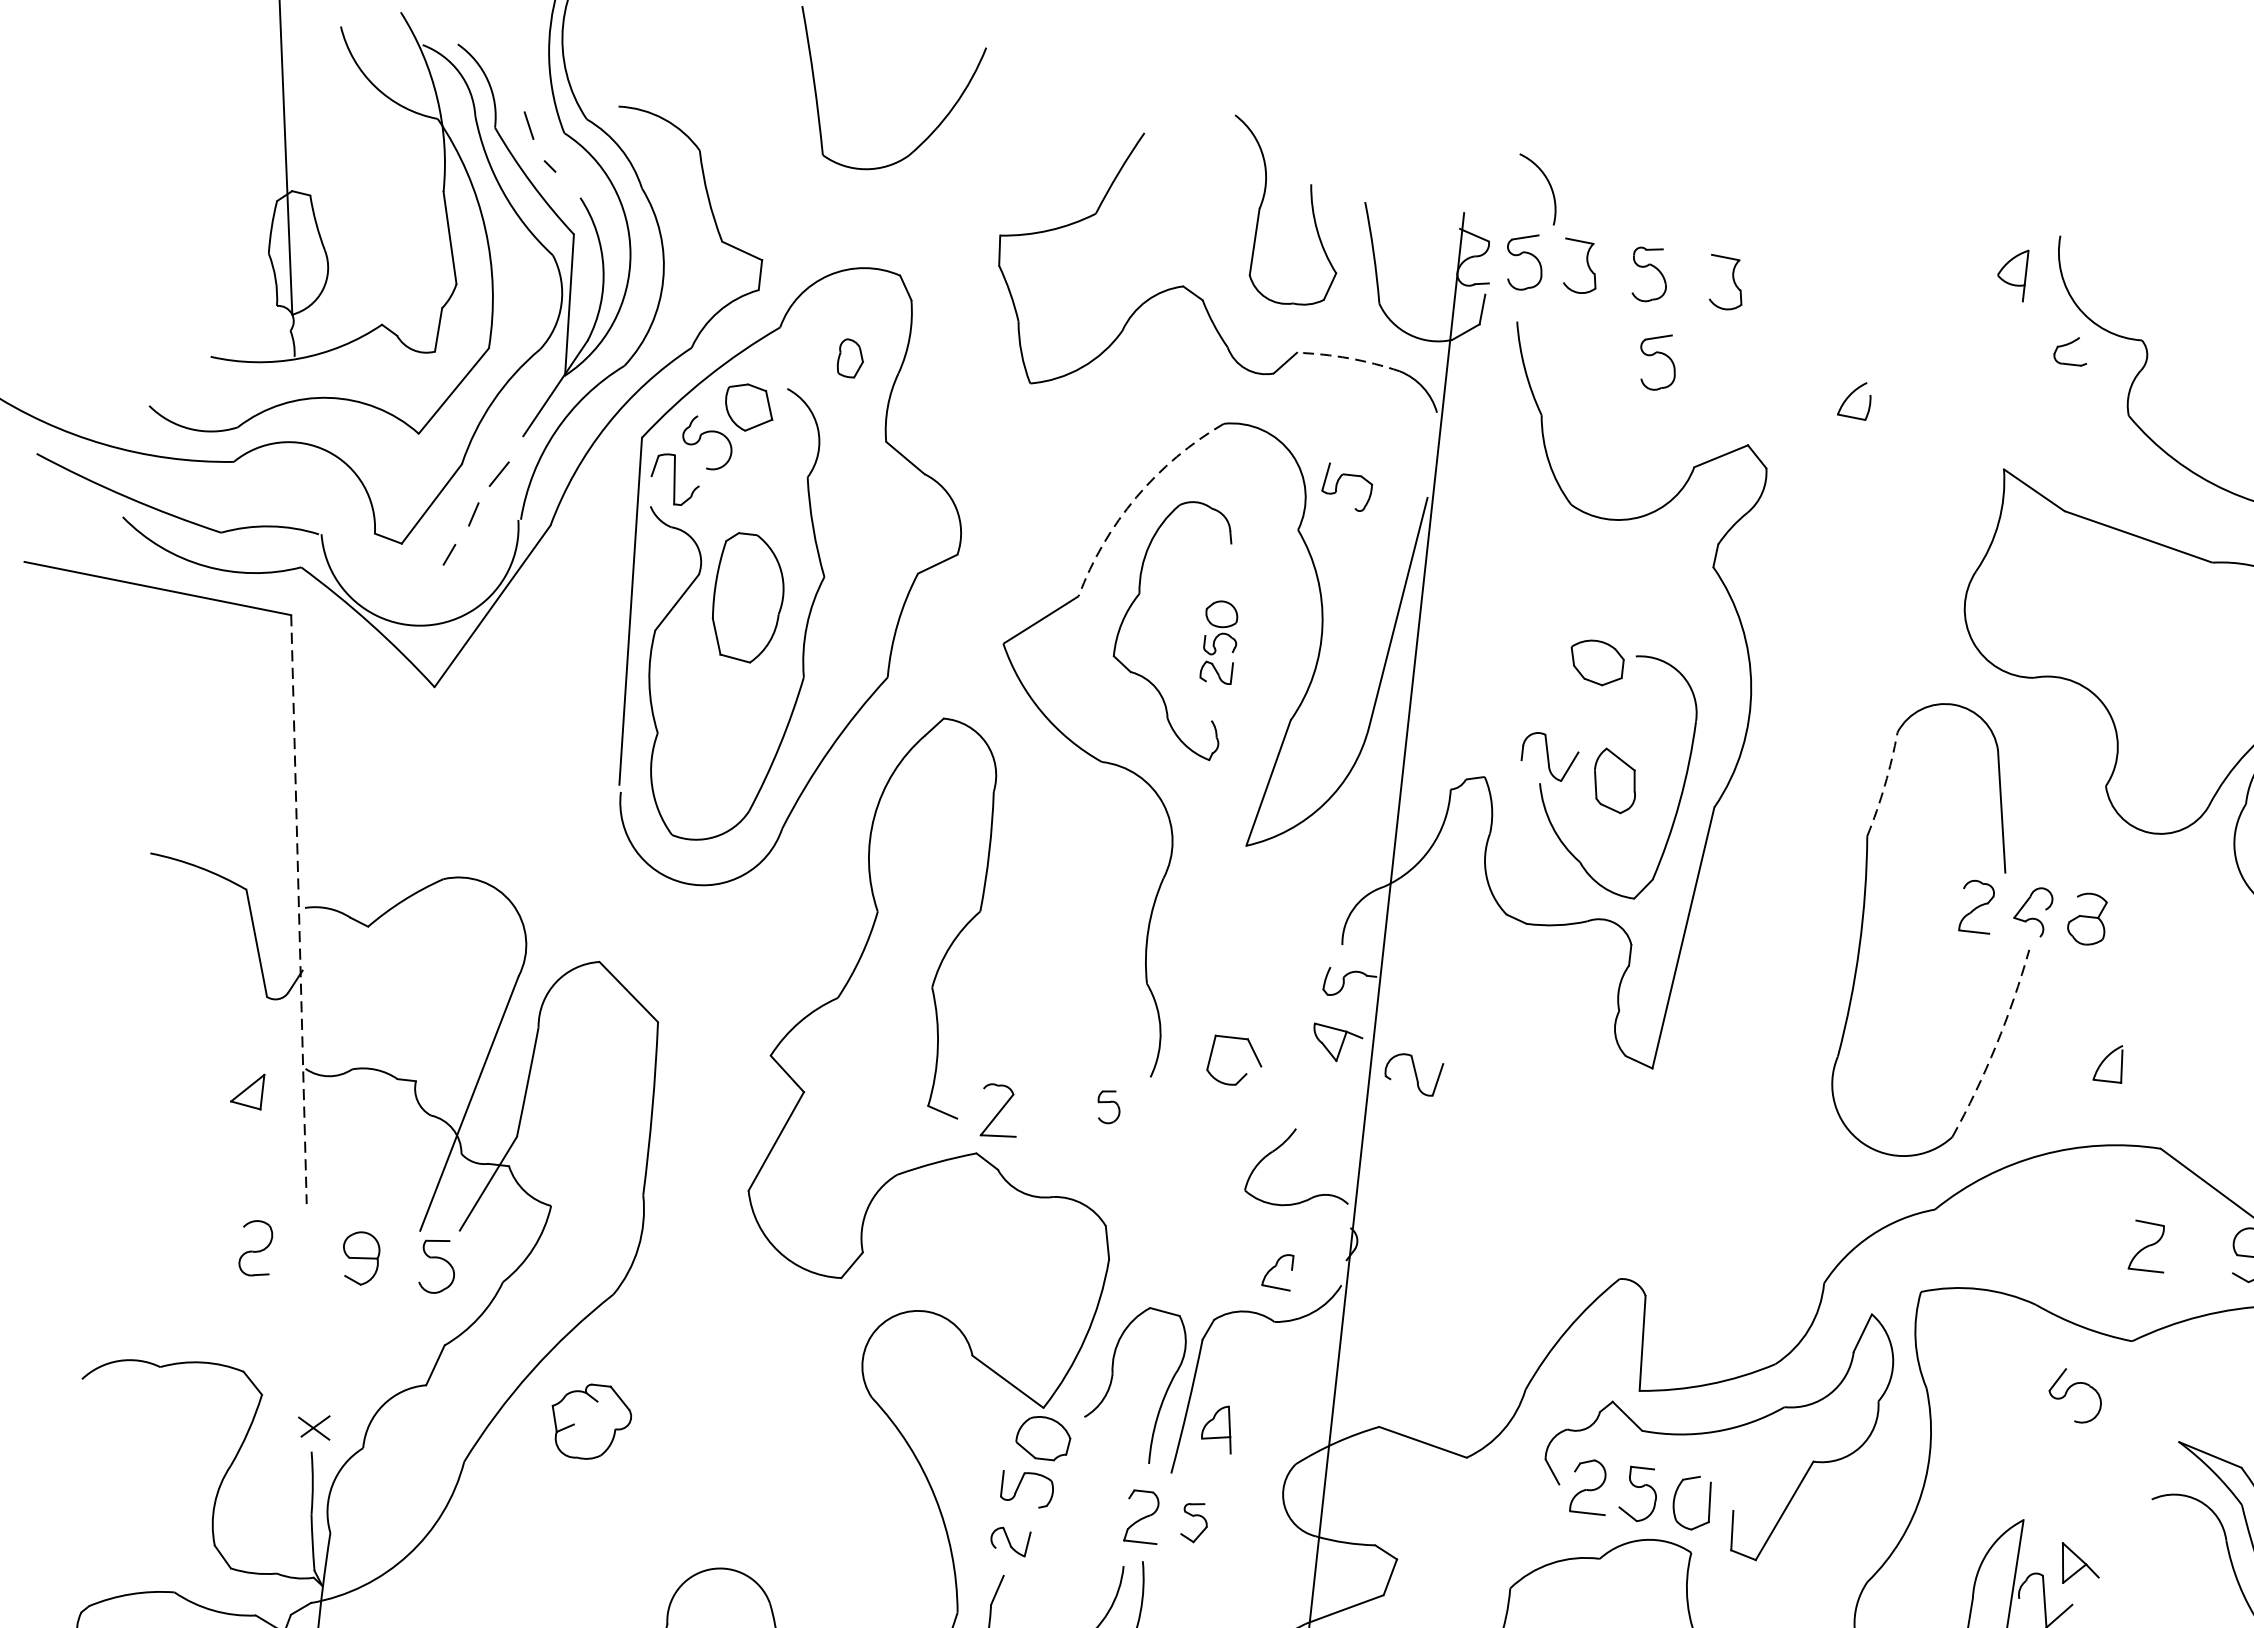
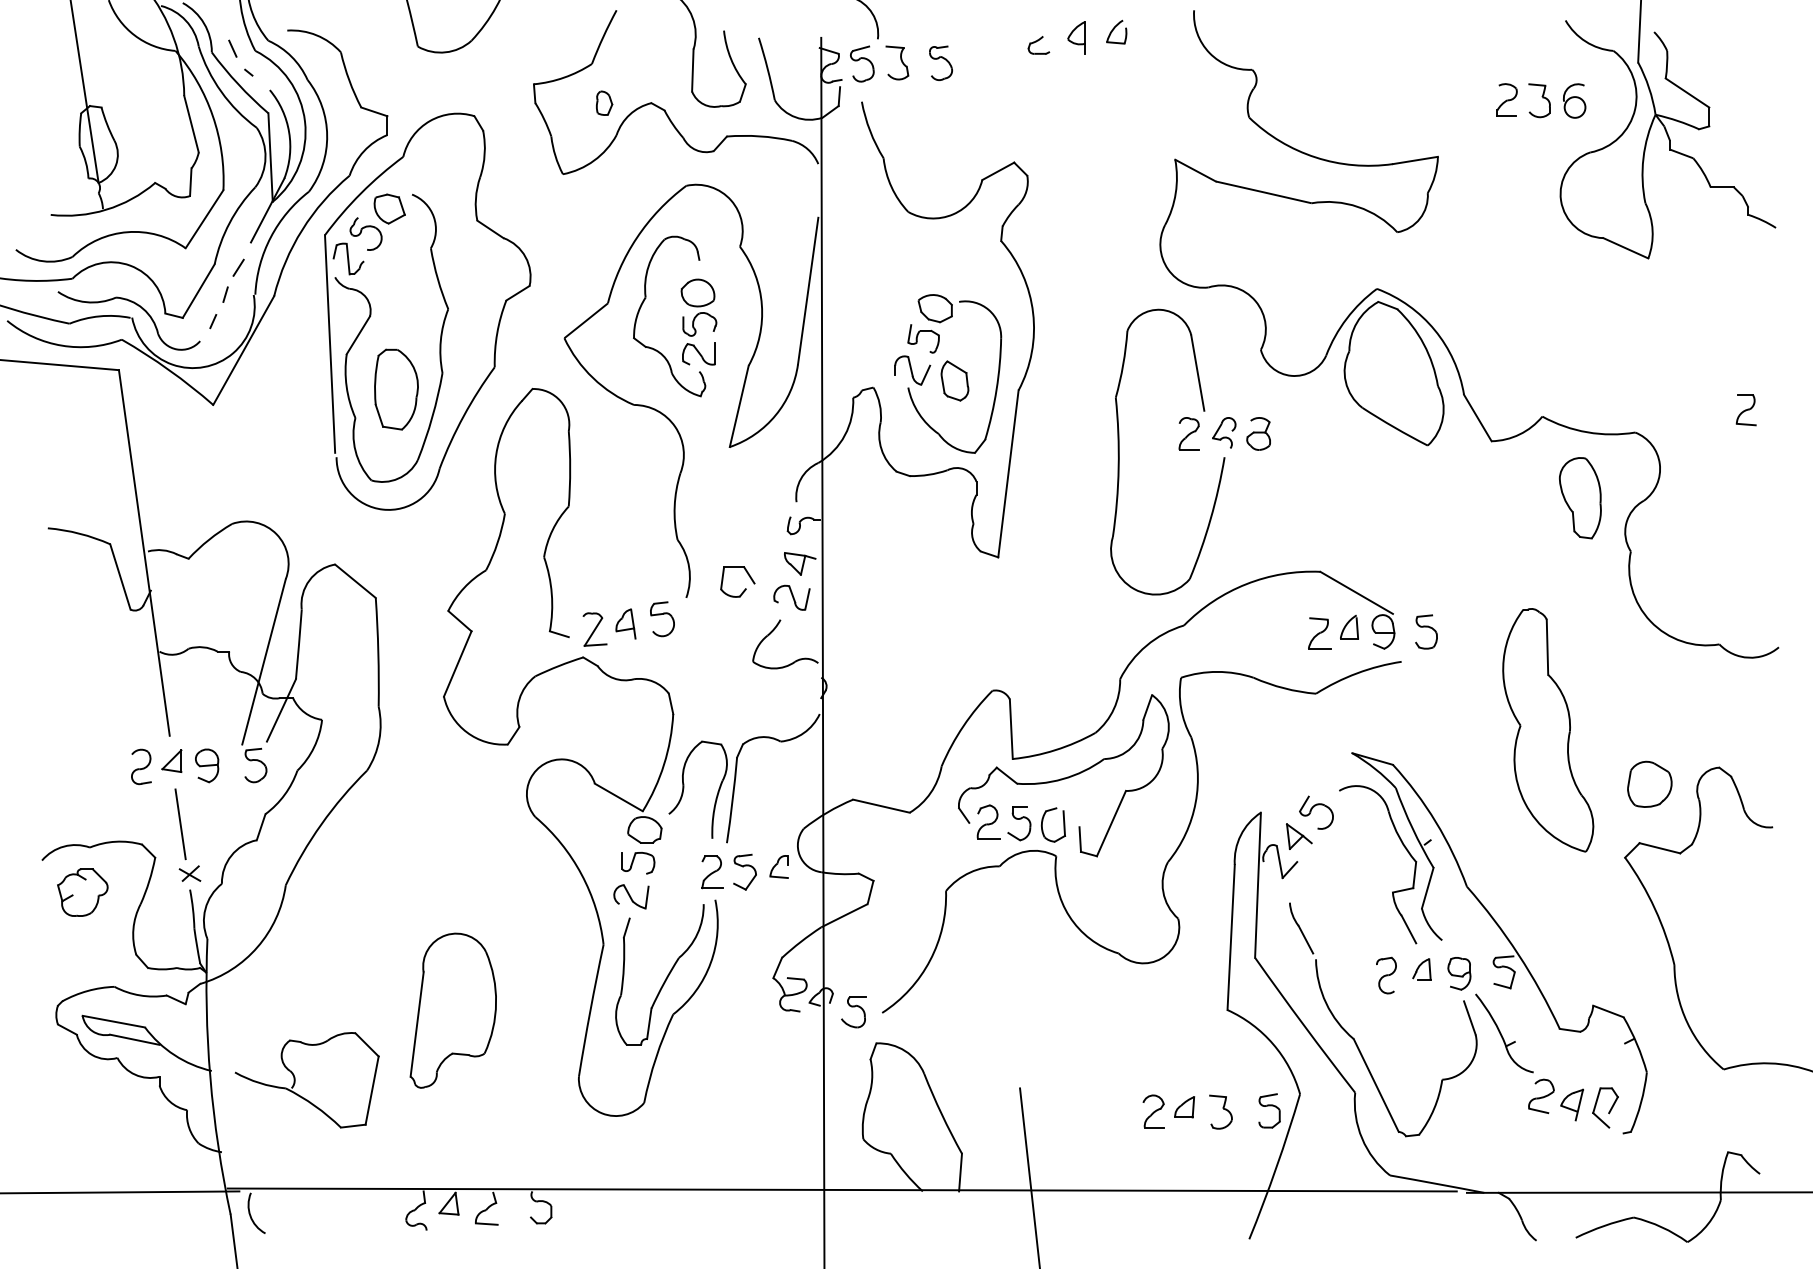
part: (2011, 273) -> (1076, 37), moved
part: (1726, 282) -> (989, 62), removed
part: (2070, 351) -> (1038, 45), moved
part: (850, 357) -> (604, 102), moved
arc: (1348, 358) -> (759, 136), dashed -> solid
part: (1658, 361) -> (952, 116), removed
part: (1854, 399) -> (1116, 31), moved
part: (1347, 486) -> (923, 338), moved
arc: (1135, 496) -> (636, 237), dashed -> solid
part: (330, 515) -> (136, 305), added
part: (748, 597) -> (396, 389), moved
part: (1219, 641) -> (698, 321), size x1.67
arc: (1885, 784) -> (1123, 364), dashed -> solid
line: (299, 908) -> (144, 552), dashed -> solid
arc: (1995, 1046) -> (1210, 519), dashed -> solid
part: (2109, 1062) -> (1349, 626), moved
part: (1412, 1073) -> (791, 597), moved
part: (246, 1089) -> (171, 760), moved
part: (1108, 1107) -> (662, 619), size x1.67
part: (1276, 1270) -> (778, 866), moved
line: (308, 1346) -> (180, 824), added
part: (2075, 1395) -> (1316, 812), moved
part: (590, 1421) -> (82, 892), moved
part: (1217, 1427) -> (625, 623), moved
part: (1194, 1521) -> (744, 871), size x1.43
part: (1010, 1541) -> (631, 896), size x1.43

